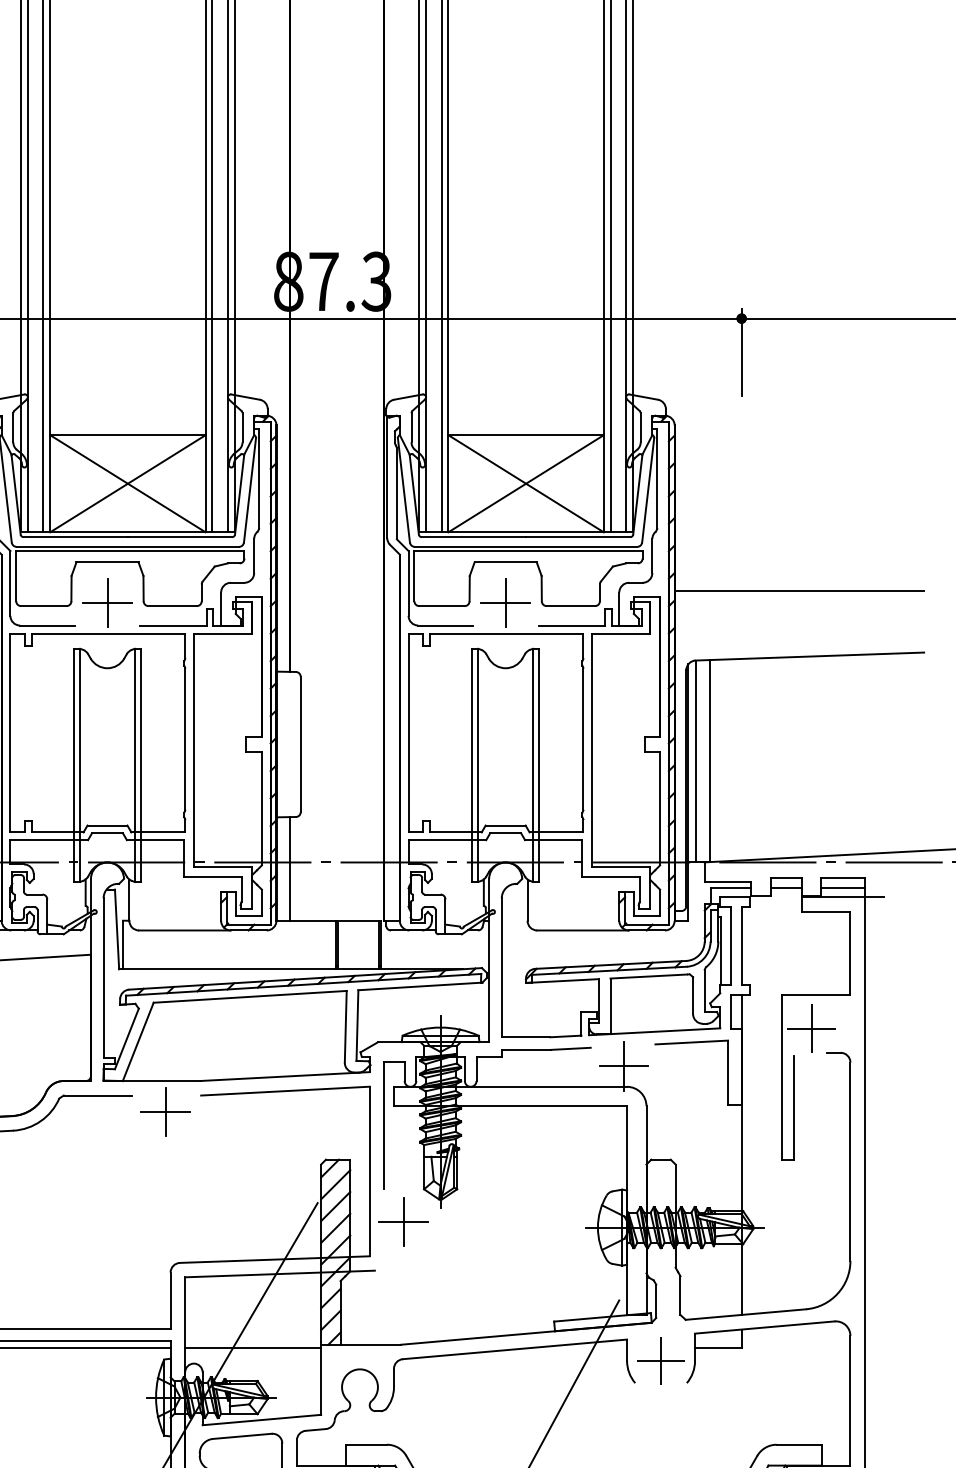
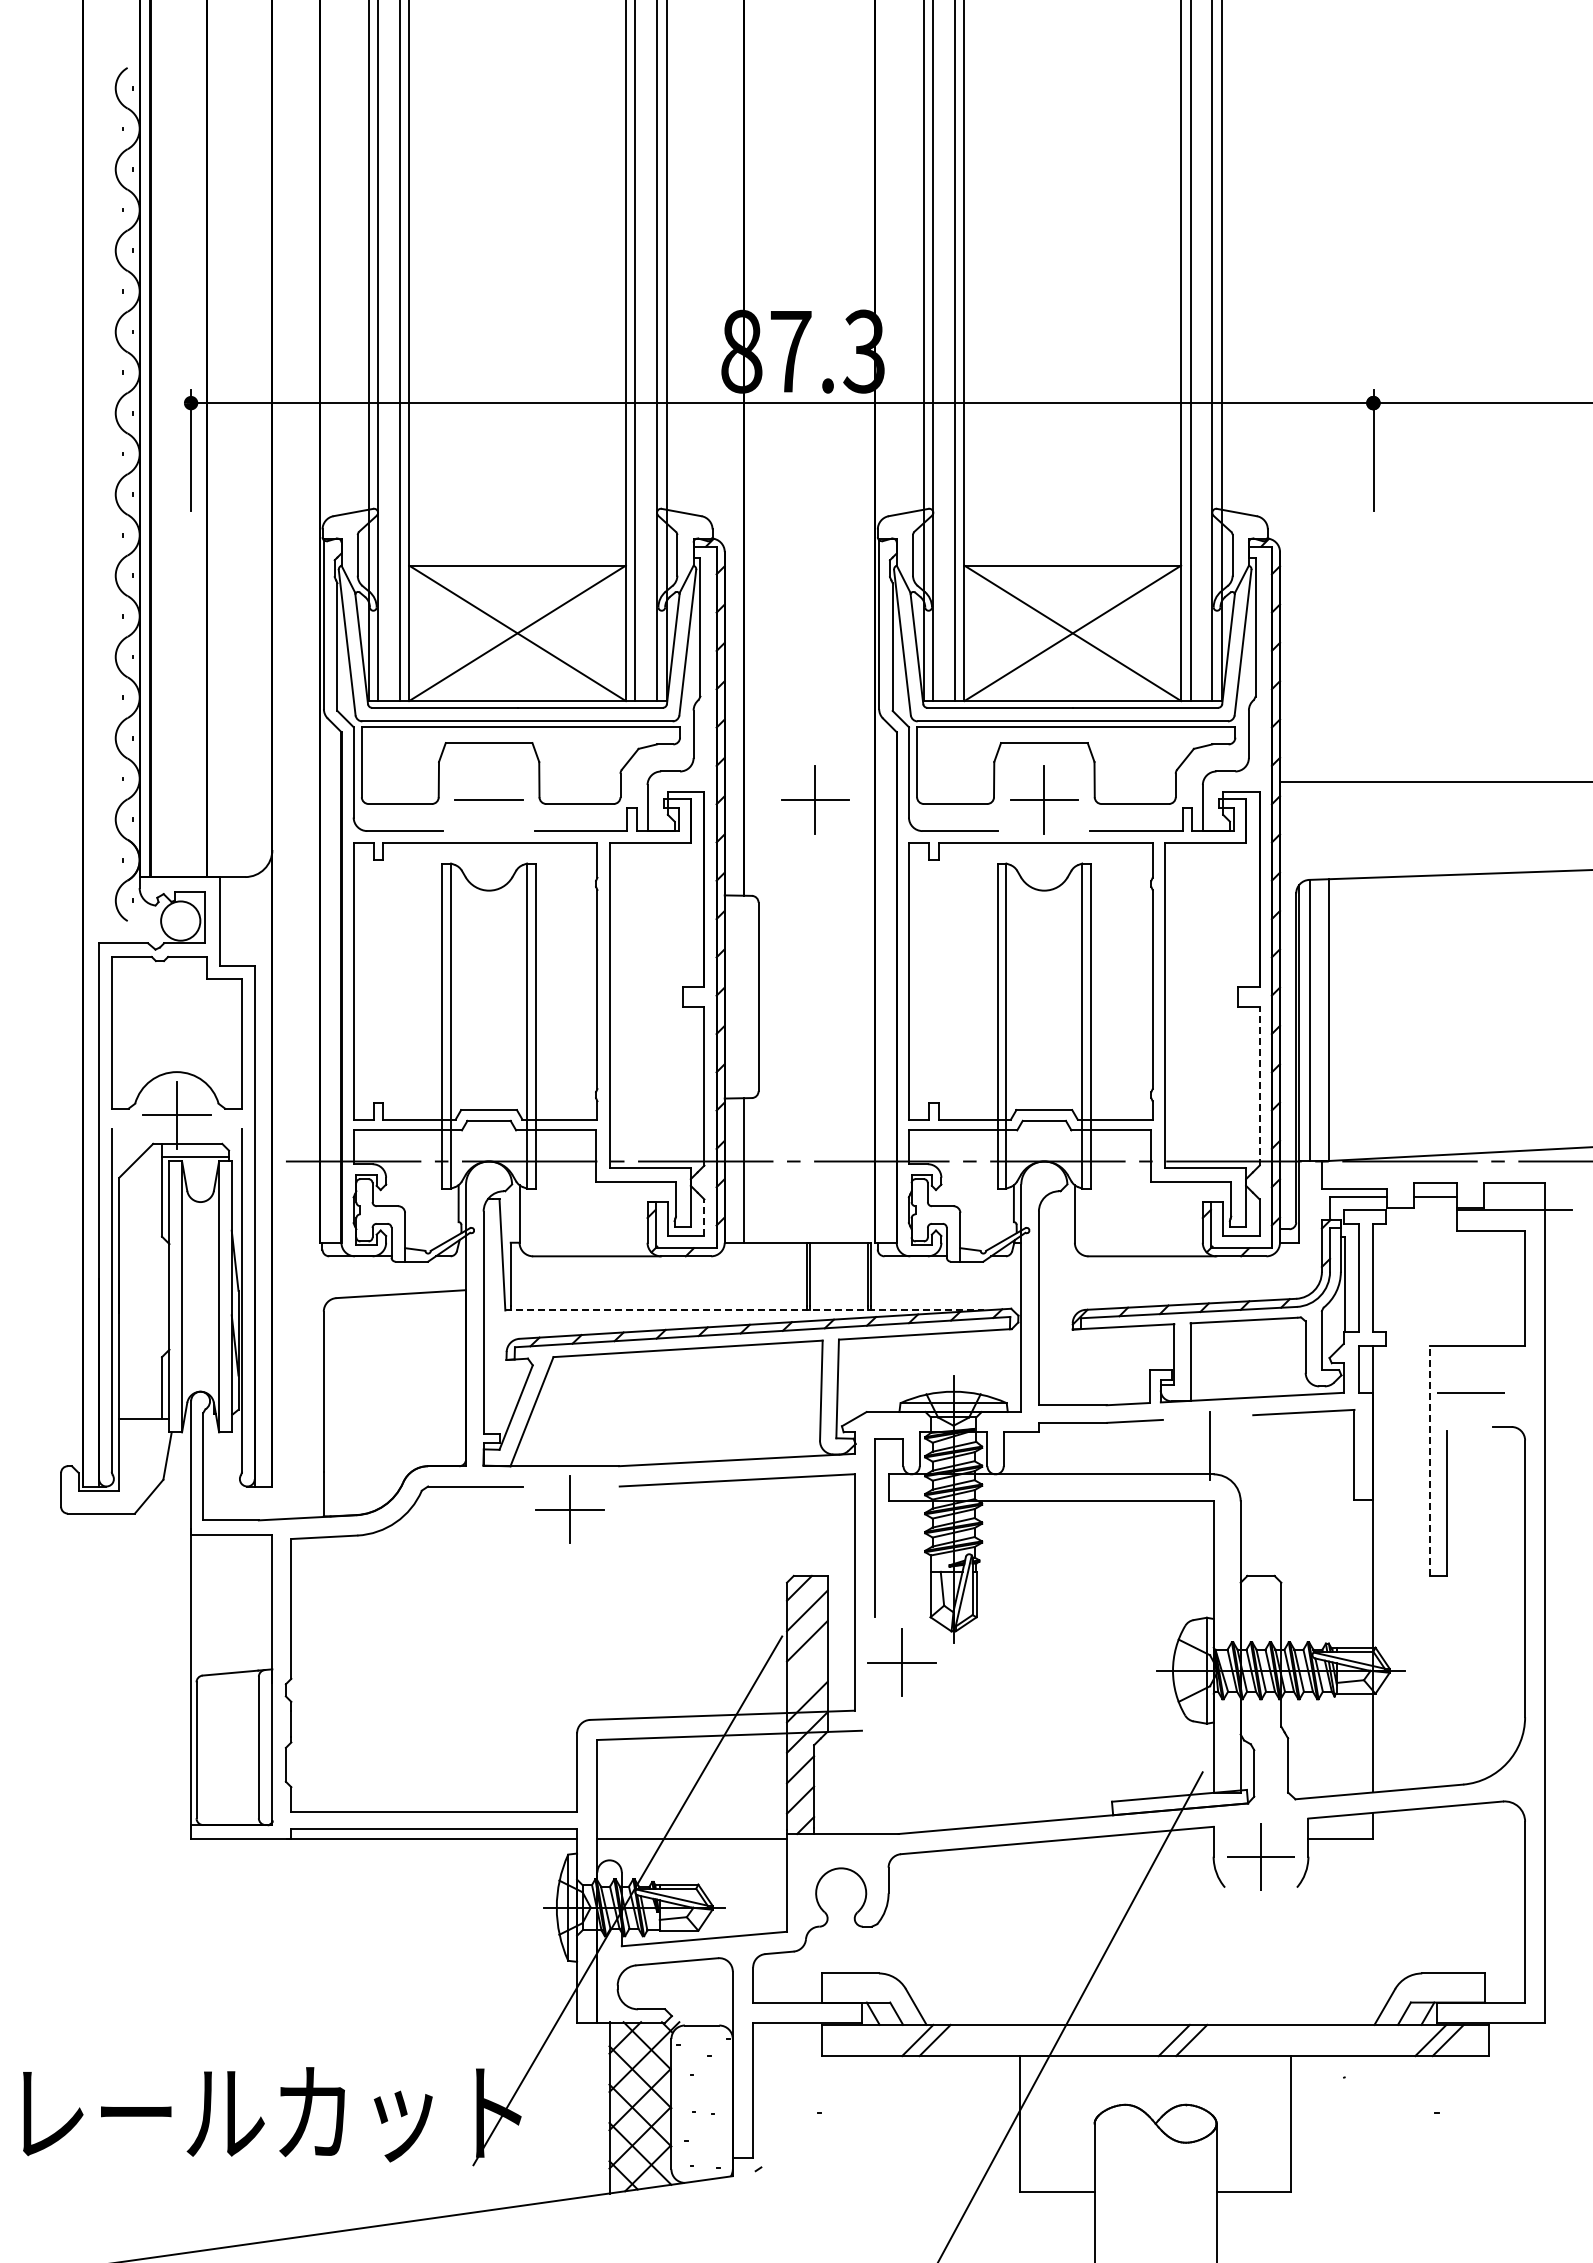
line: (107, 602) -> (489, 799), removed
part: (341, 602) -> (815, 799), added
line: (659, 807) -> (1259, 1085), solid -> dashed
line: (842, 887) -> (1514, 1196), removed
line: (261, 902) -> (704, 1217), solid -> dashed
line: (290, 969) -> (744, 1310), solid -> dashed
line: (811, 1028) -> (1470, 1392), removed
line: (624, 1066) -> (1209, 1445), removed
line: (782, 1076) -> (1430, 1460), solid -> dashed
line: (335, 1228) -> (807, 1671), removed

